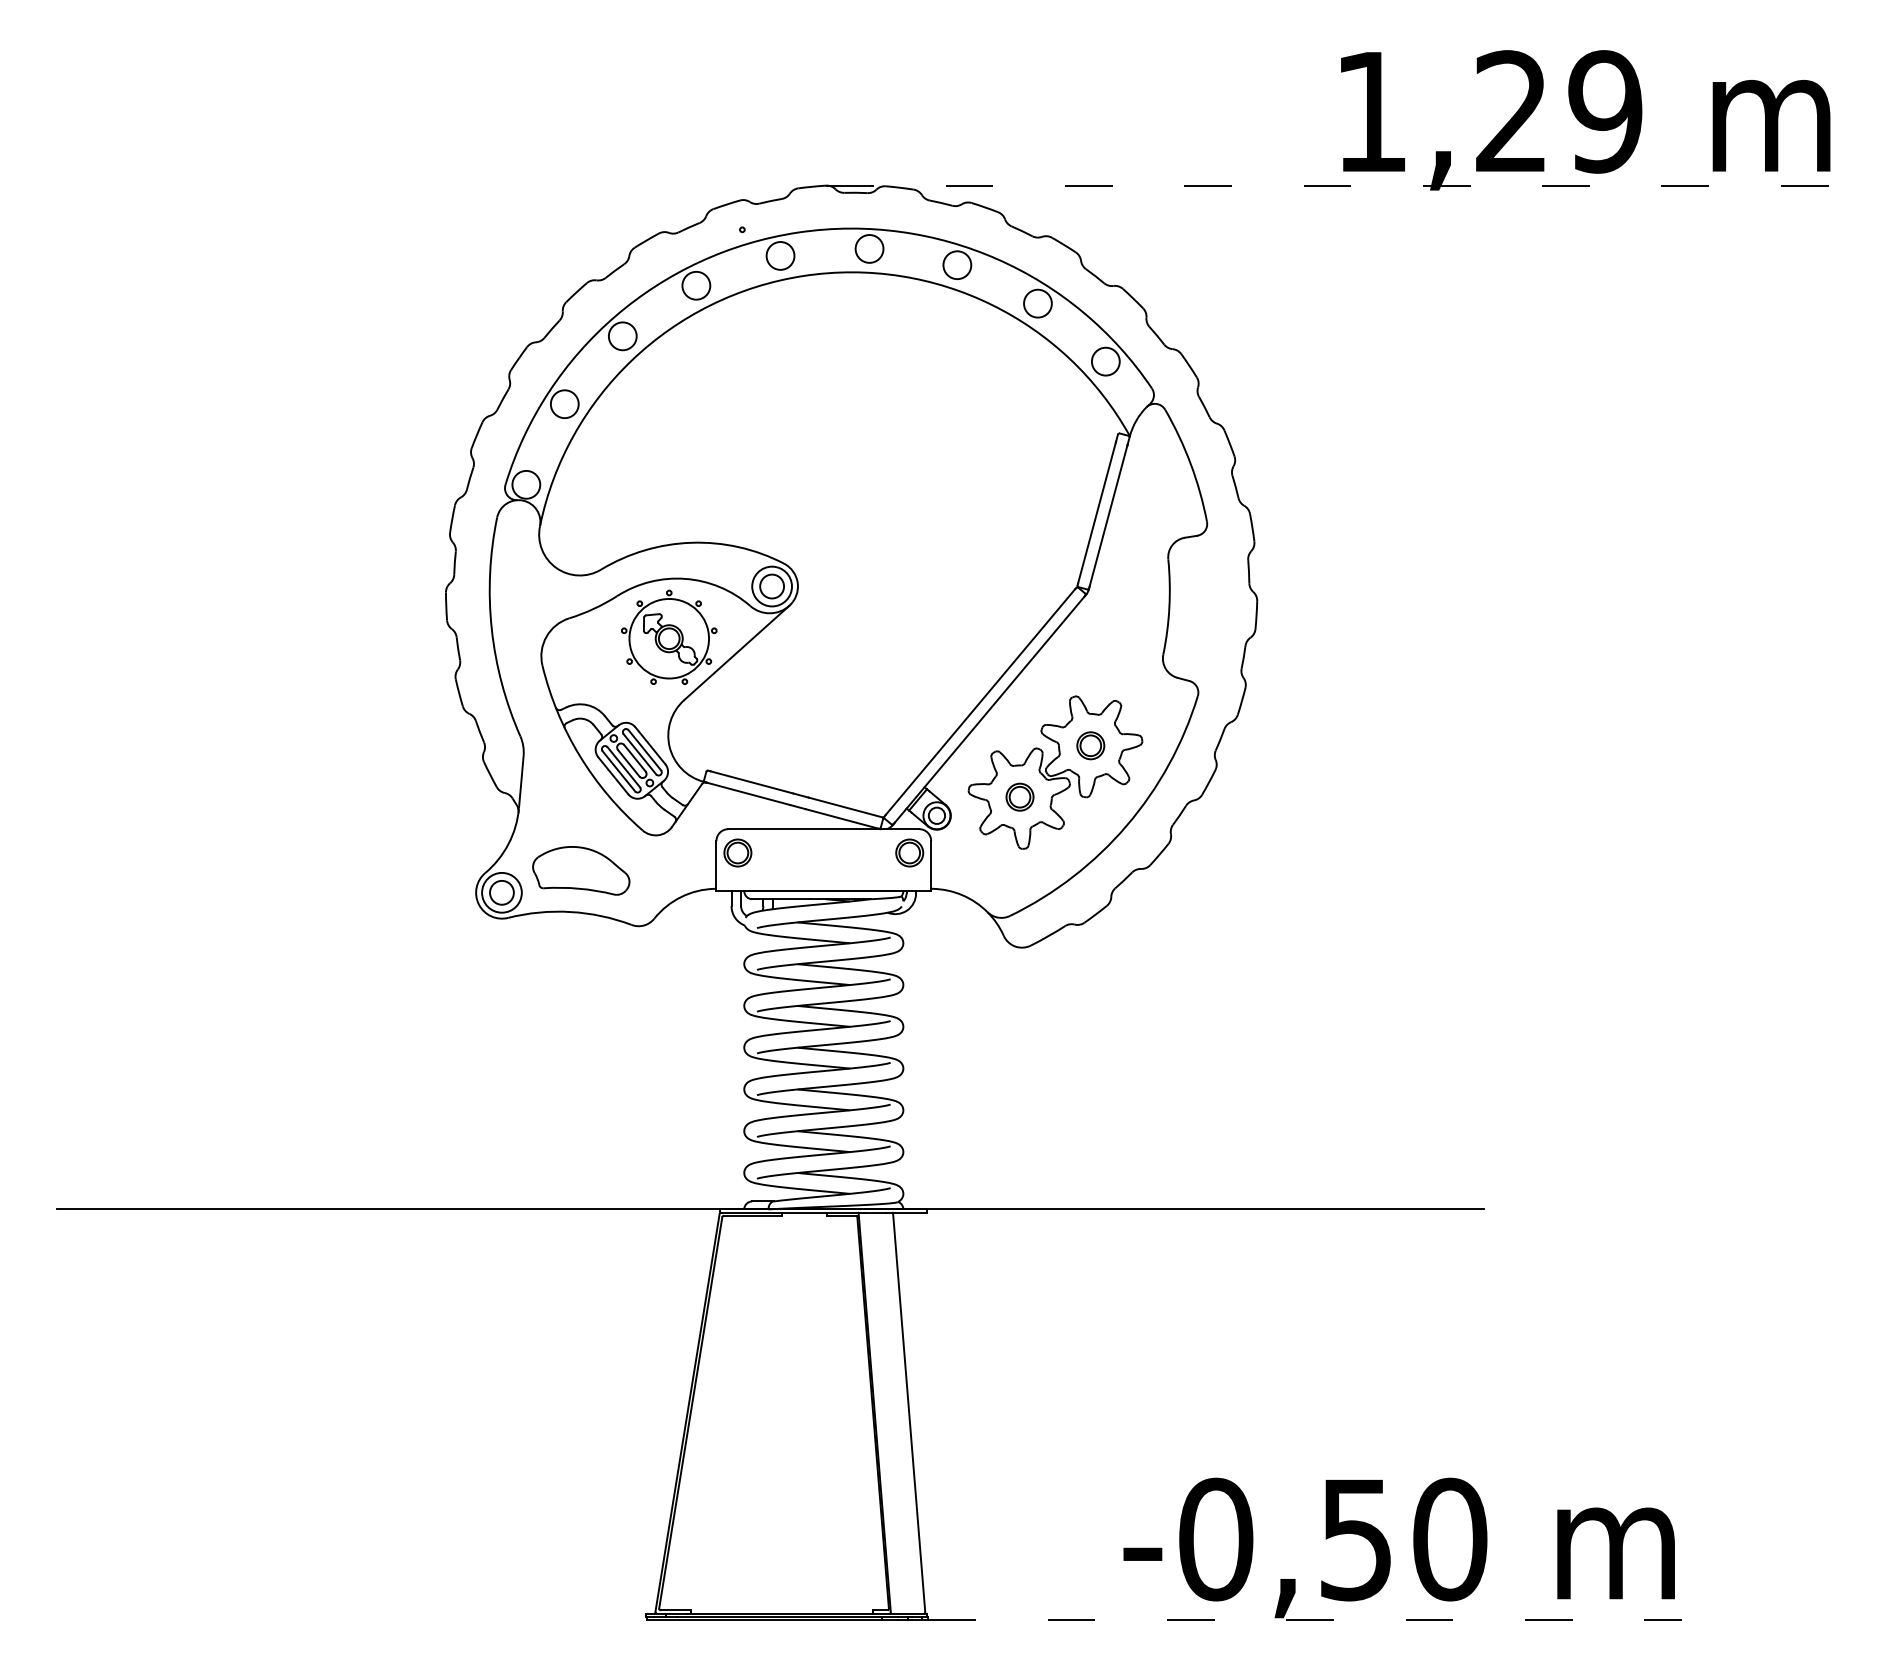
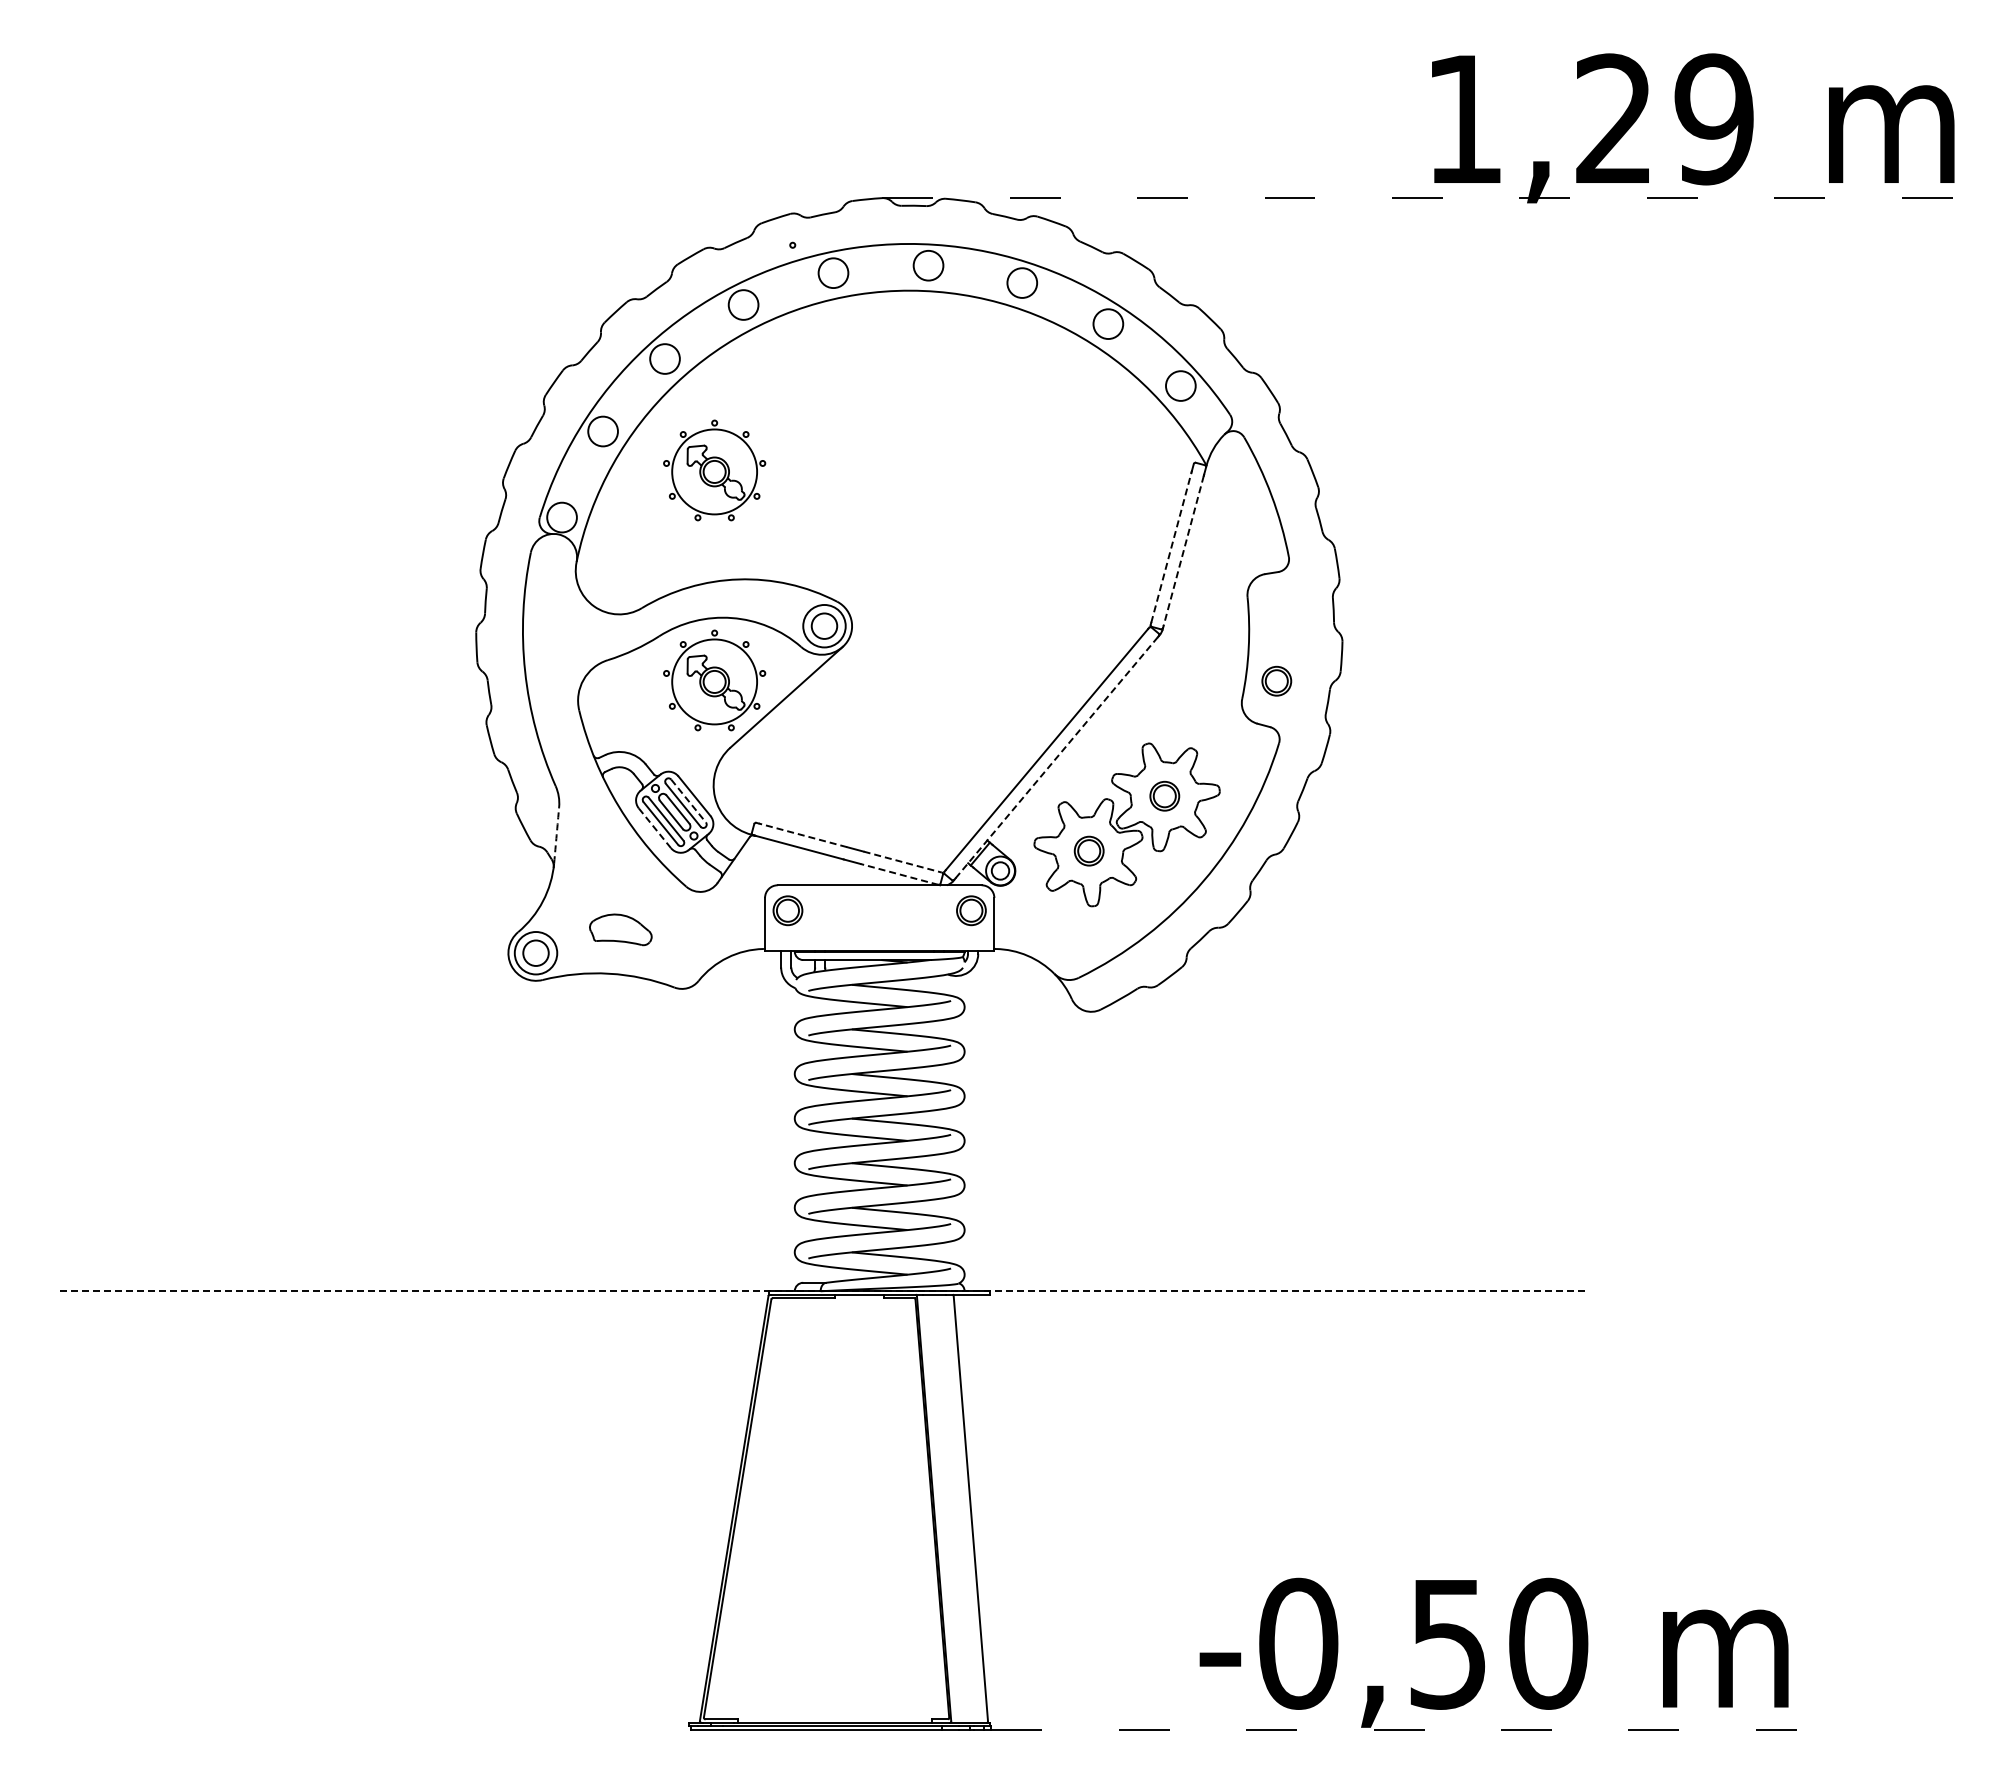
part: (669, 440) -> (714, 470), added
line: (1097, 512) -> (1171, 547), solid -> dashed
line: (1108, 515) -> (1183, 550), solid -> dashed
part: (1195, 637) -> (1276, 680), added
line: (989, 709) -> (1056, 757), solid -> dashed
line: (644, 750) -> (688, 801), solid -> dashed
line: (613, 776) -> (655, 828), solid -> dashed
arc: (521, 782) -> (556, 835), solid -> dashed
line: (751, 782) -> (802, 835), solid -> dashed
line: (846, 807) -> (903, 862), solid -> dashed
line: (841, 819) -> (898, 874), solid -> dashed
part: (581, 870) -> (620, 929), size x0.6
line: (771, 1209) -> (823, 1291), solid -> dashed

